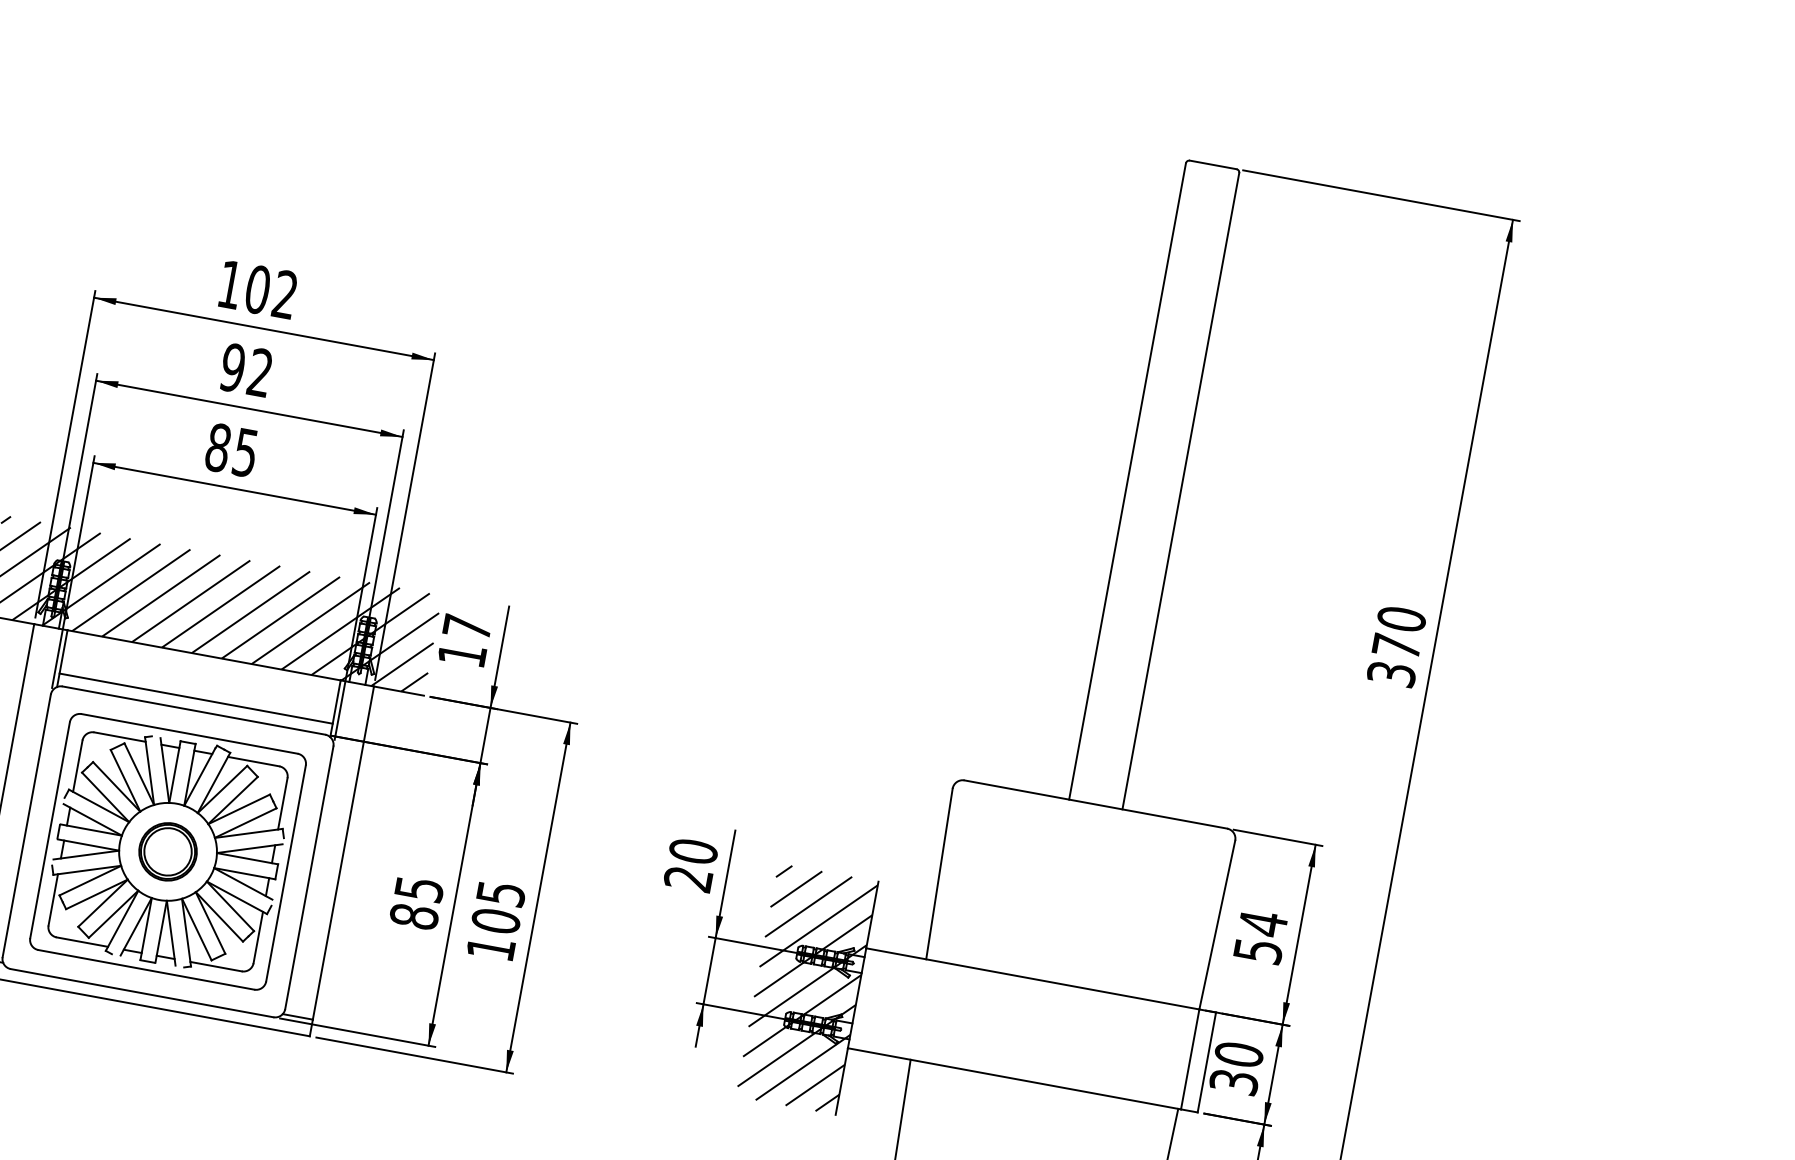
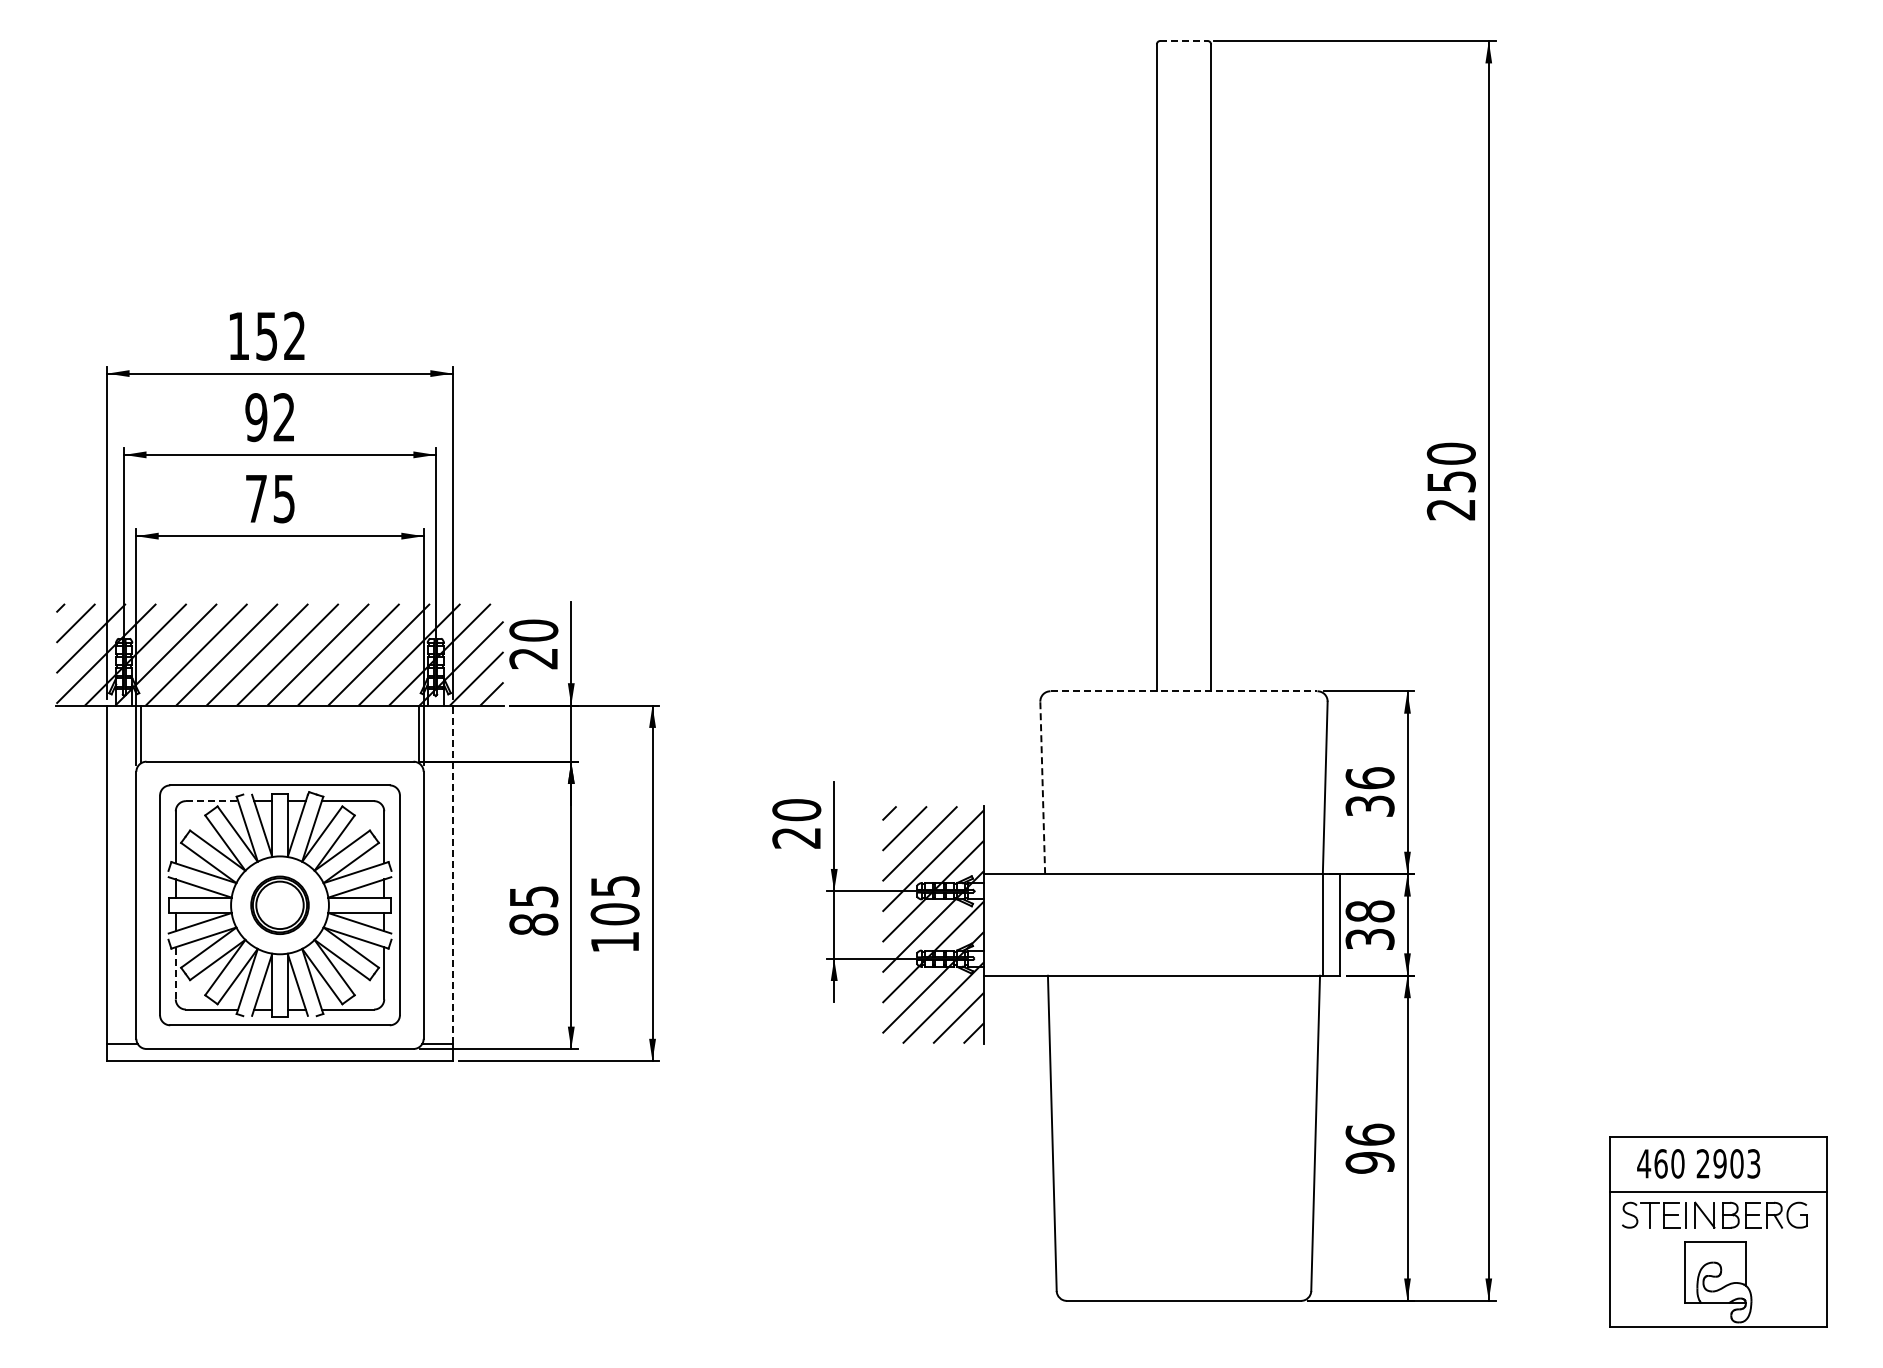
line: (1212, 165) -> (1183, 41), solid -> dashed
text: (257, 288) -> (266, 335), 102 -> 152
text: (218, 447) -> (256, 498), 85 -> 75
text: (464, 641) -> (533, 644), 17 -> 20
text: (1394, 660) -> (1451, 495), 370 -> 250
line: (195, 698) -> (279, 749), removed
line: (120, 737) -> (212, 801), solid -> dashed
line: (1096, 804) -> (1184, 691), solid -> dashed
line: (343, 852) -> (452, 874), solid -> dashed
line: (939, 873) -> (1042, 787), solid -> dashed
line: (53, 899) -> (175, 972), solid -> dashed
text: (1260, 936) -> (1369, 791), 54 -> 36
text: (1238, 1054) -> (1369, 911), 30 -> 38

